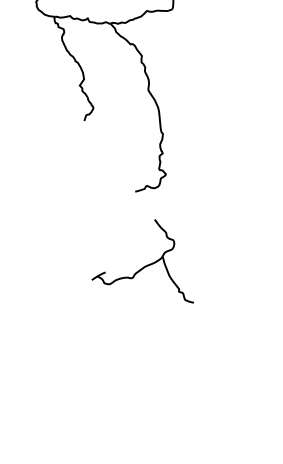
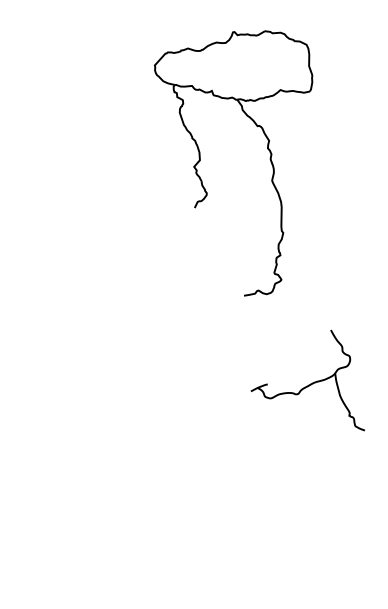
part: (139, 265) -> (307, 380), moved

